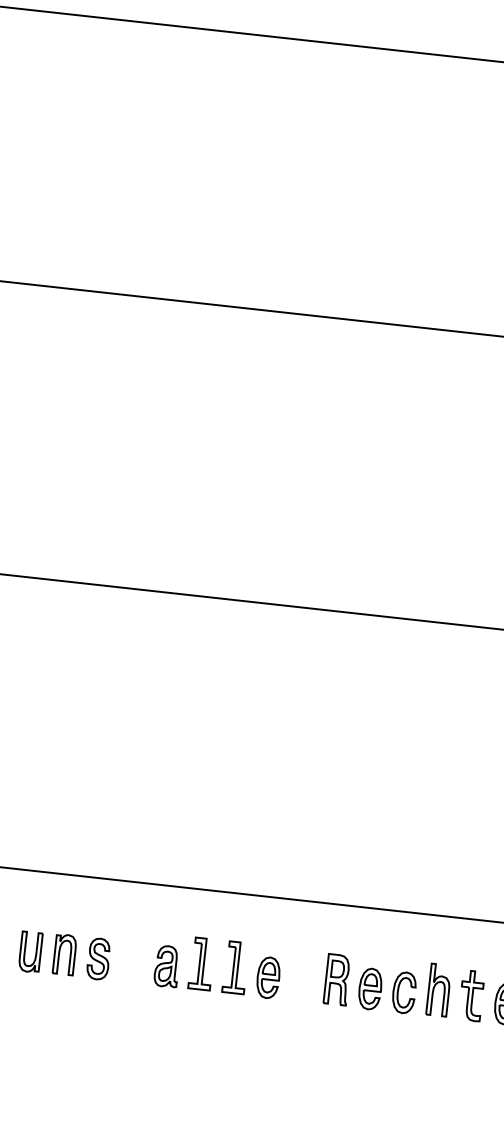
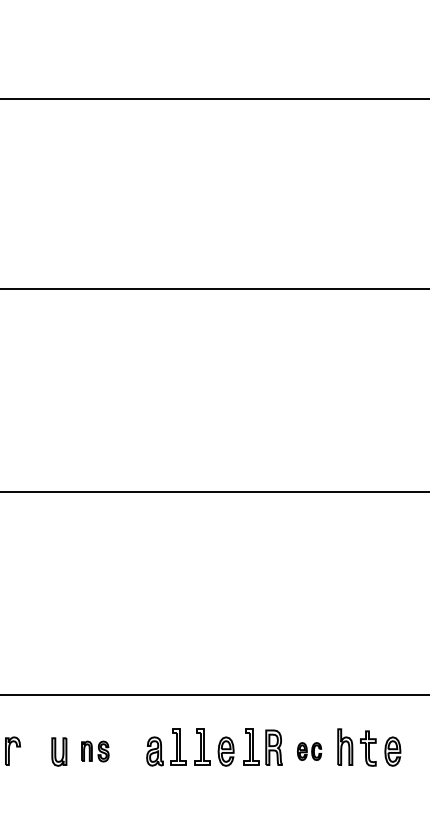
part: (82, 957) -> (95, 751), size x0.7
part: (305, 974) -> (251, 746), added
part: (387, 990) -> (309, 751), size x0.6

